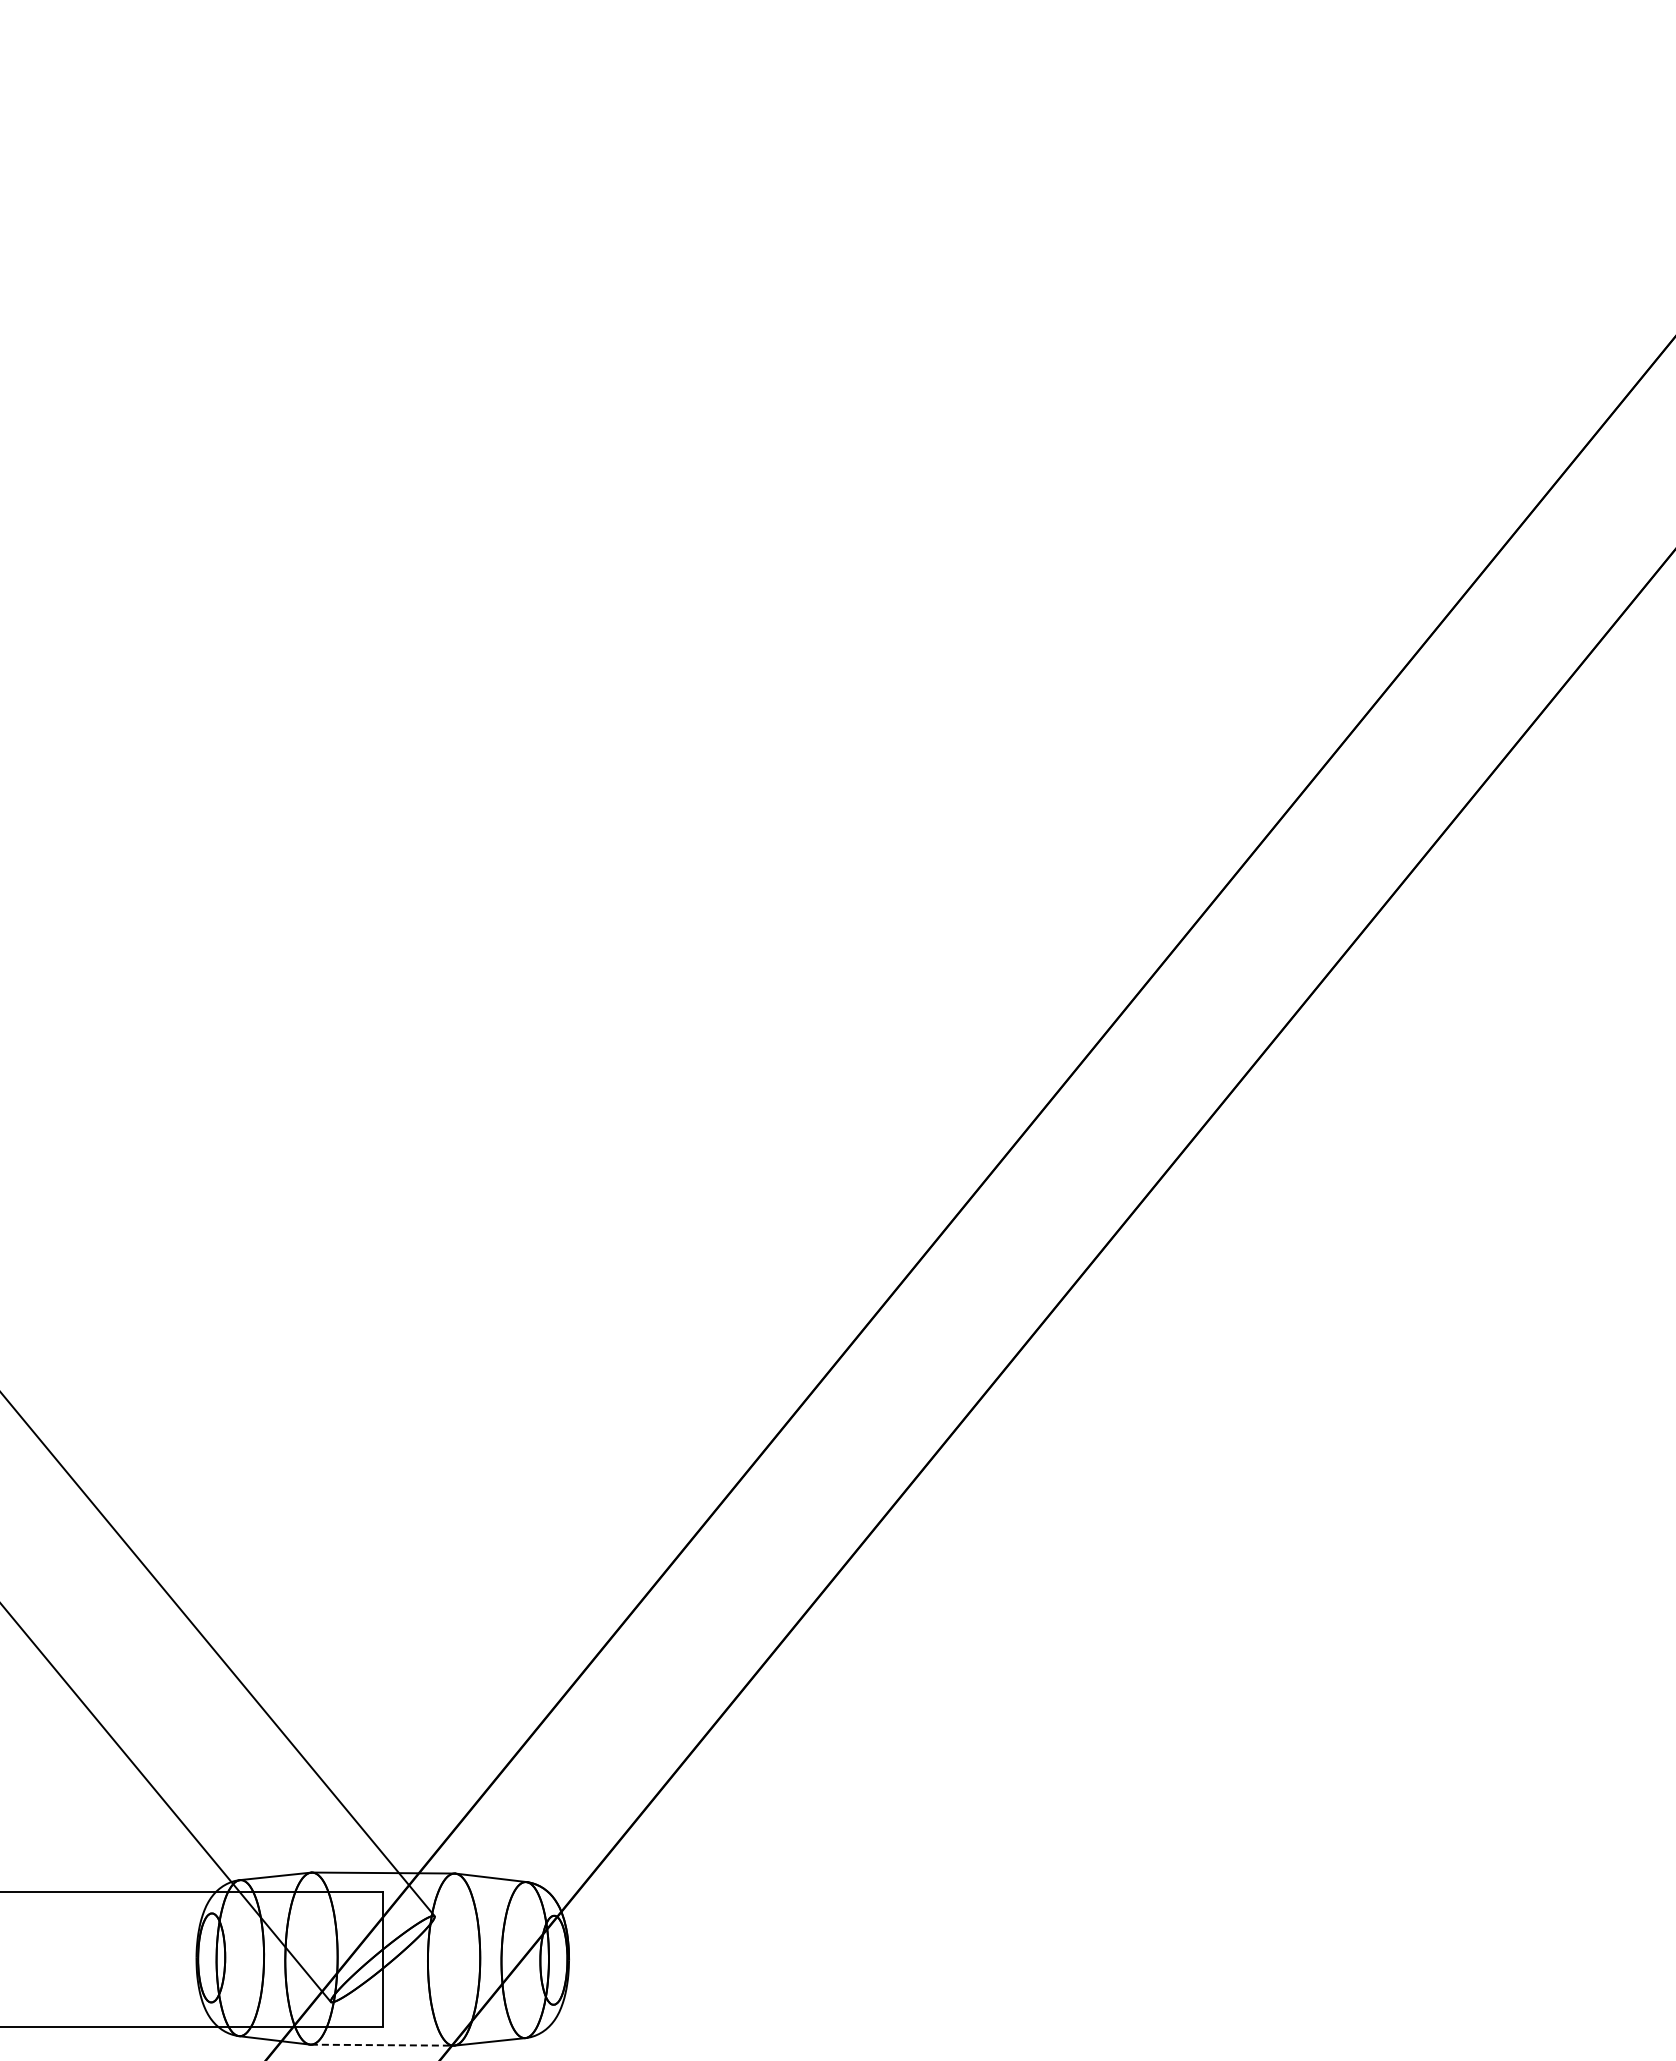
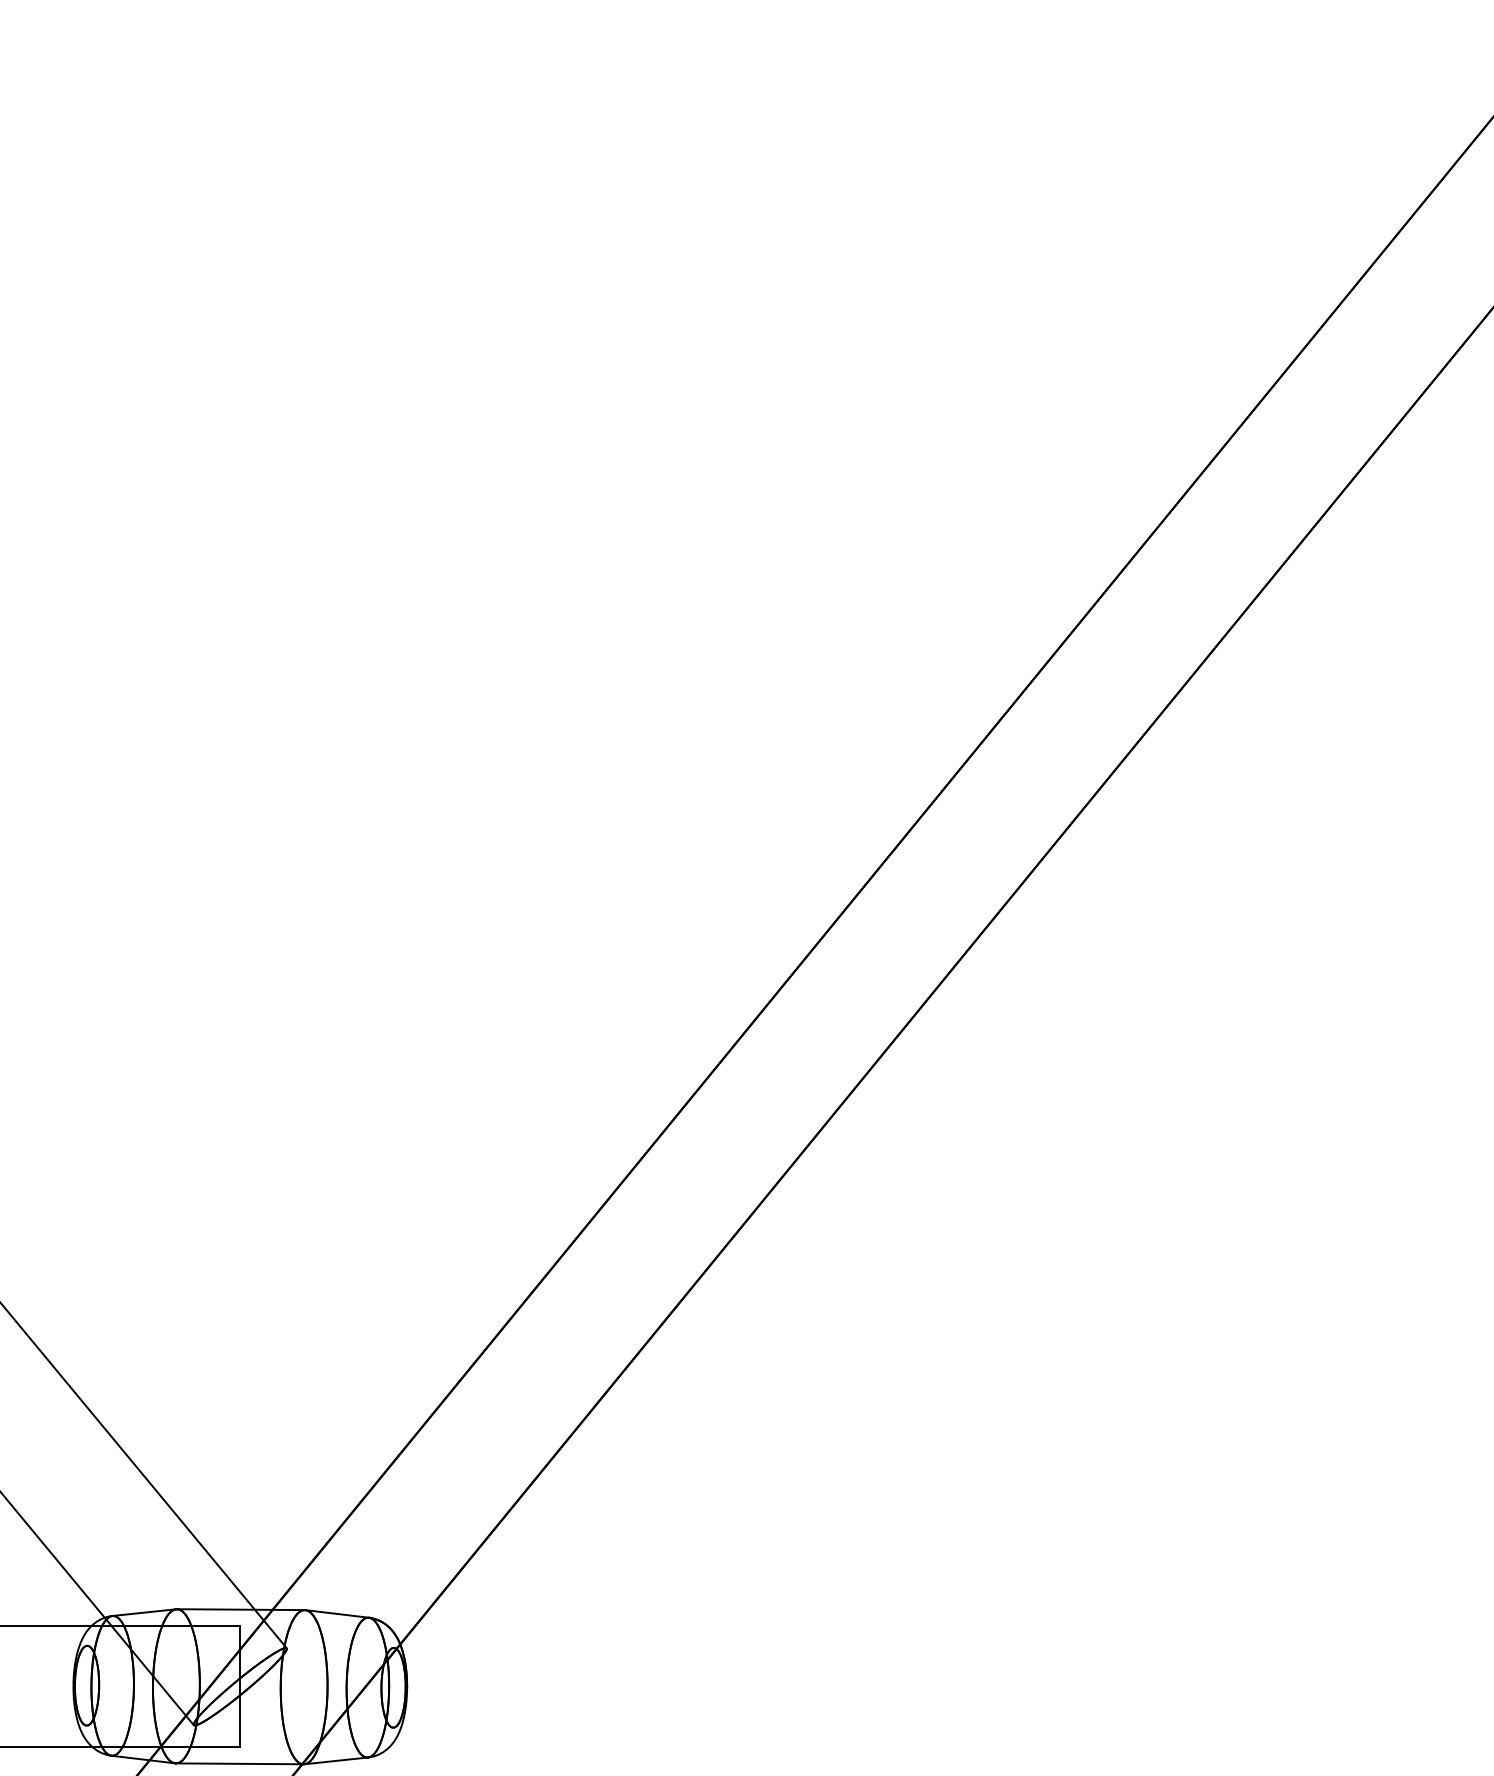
line: (382, 2045) -> (240, 1764), dashed -> solid

